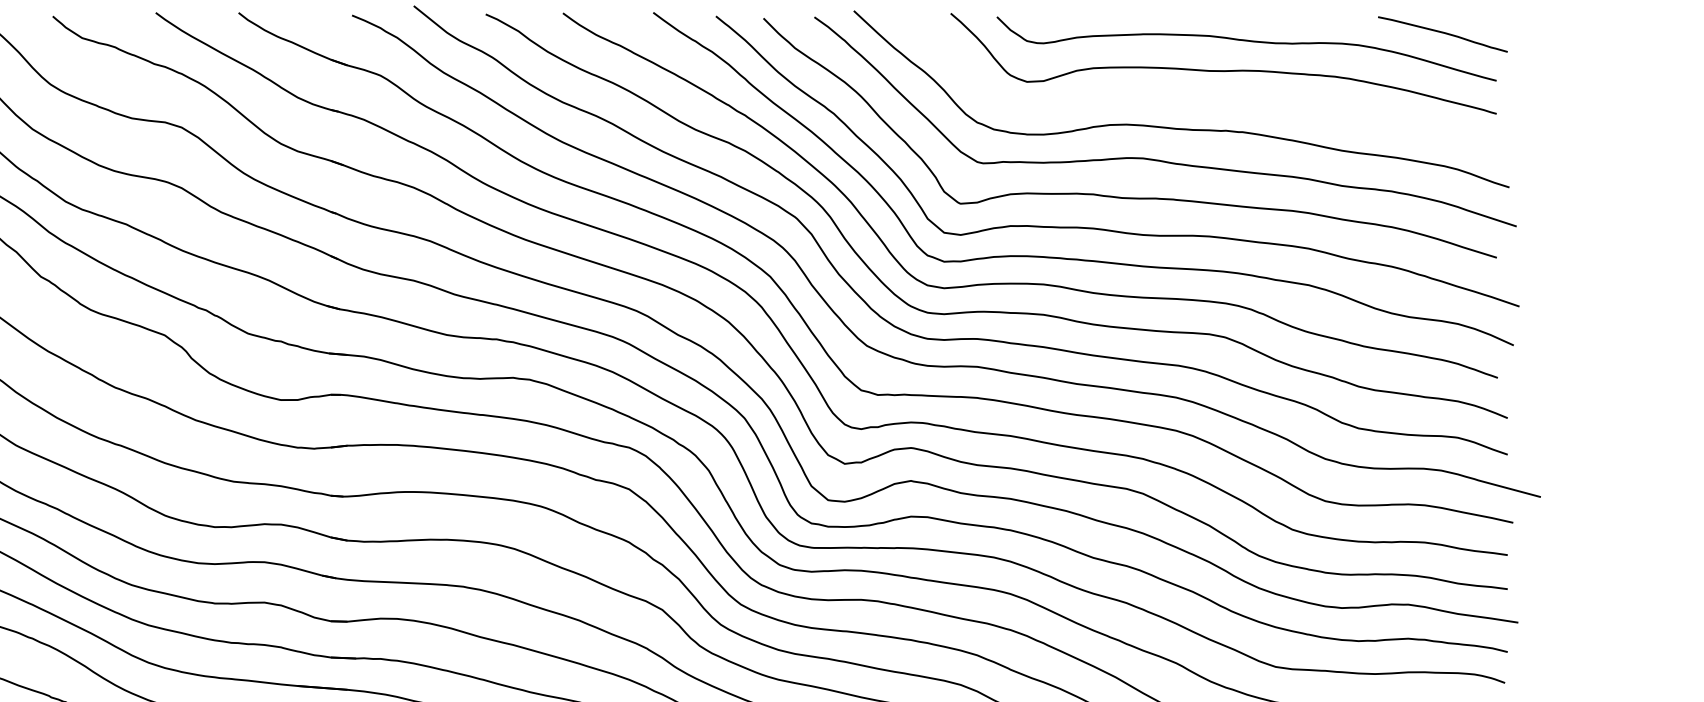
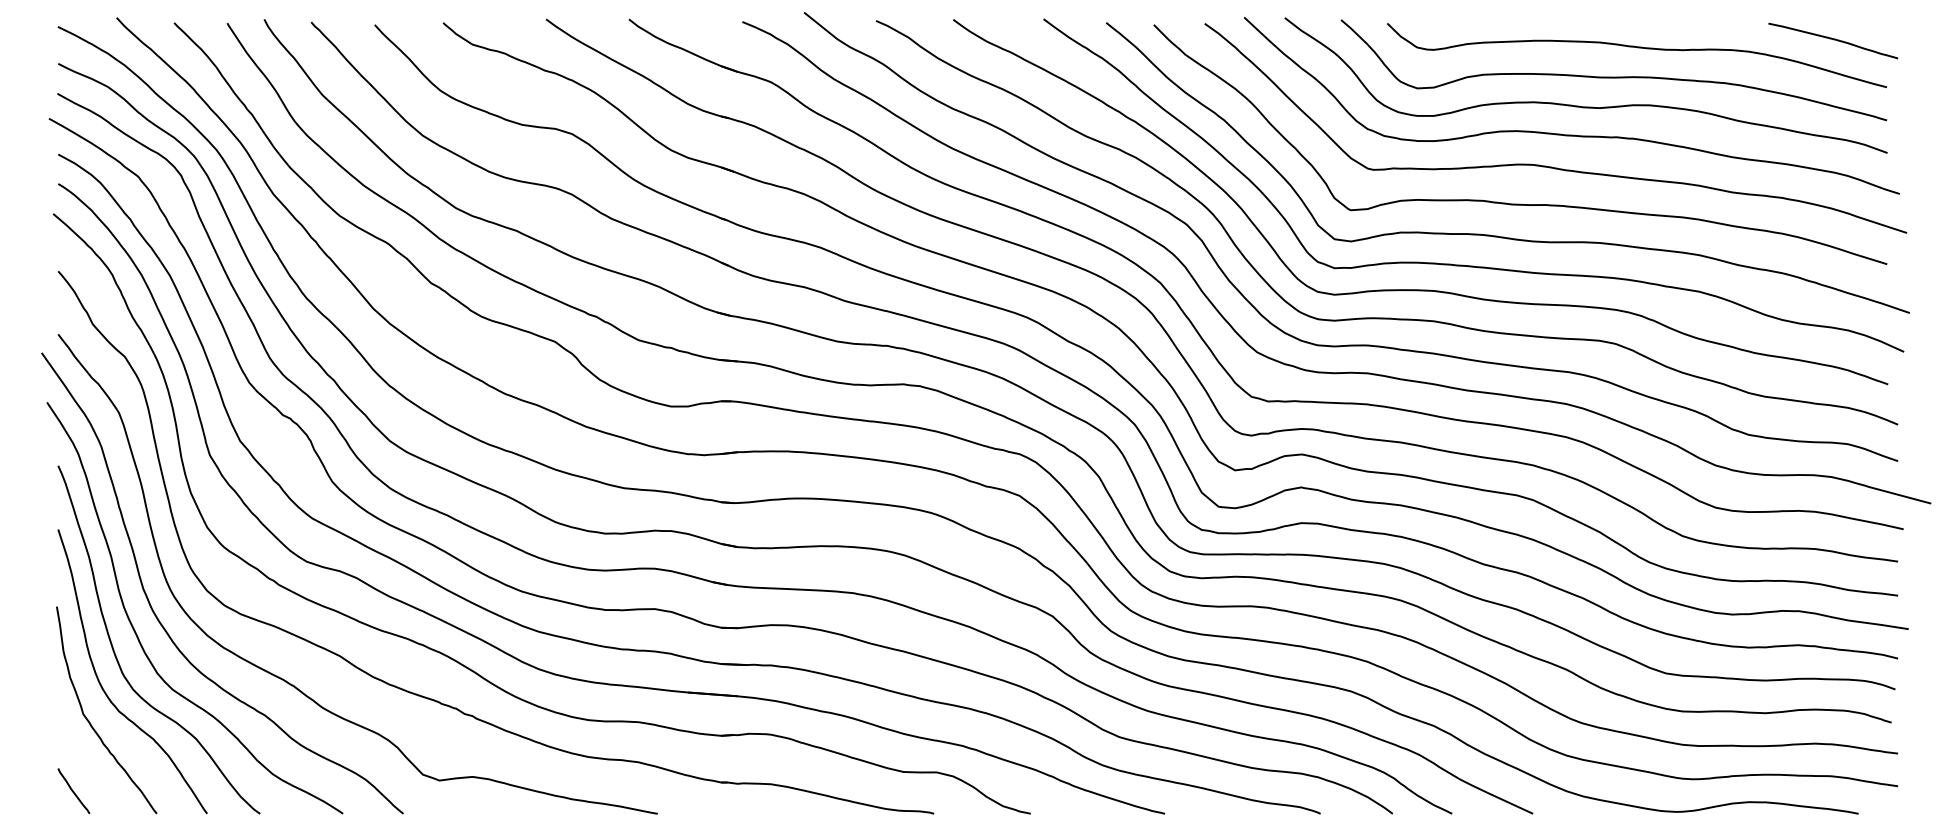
curve: (1189, 99) -> (1579, 105), added

